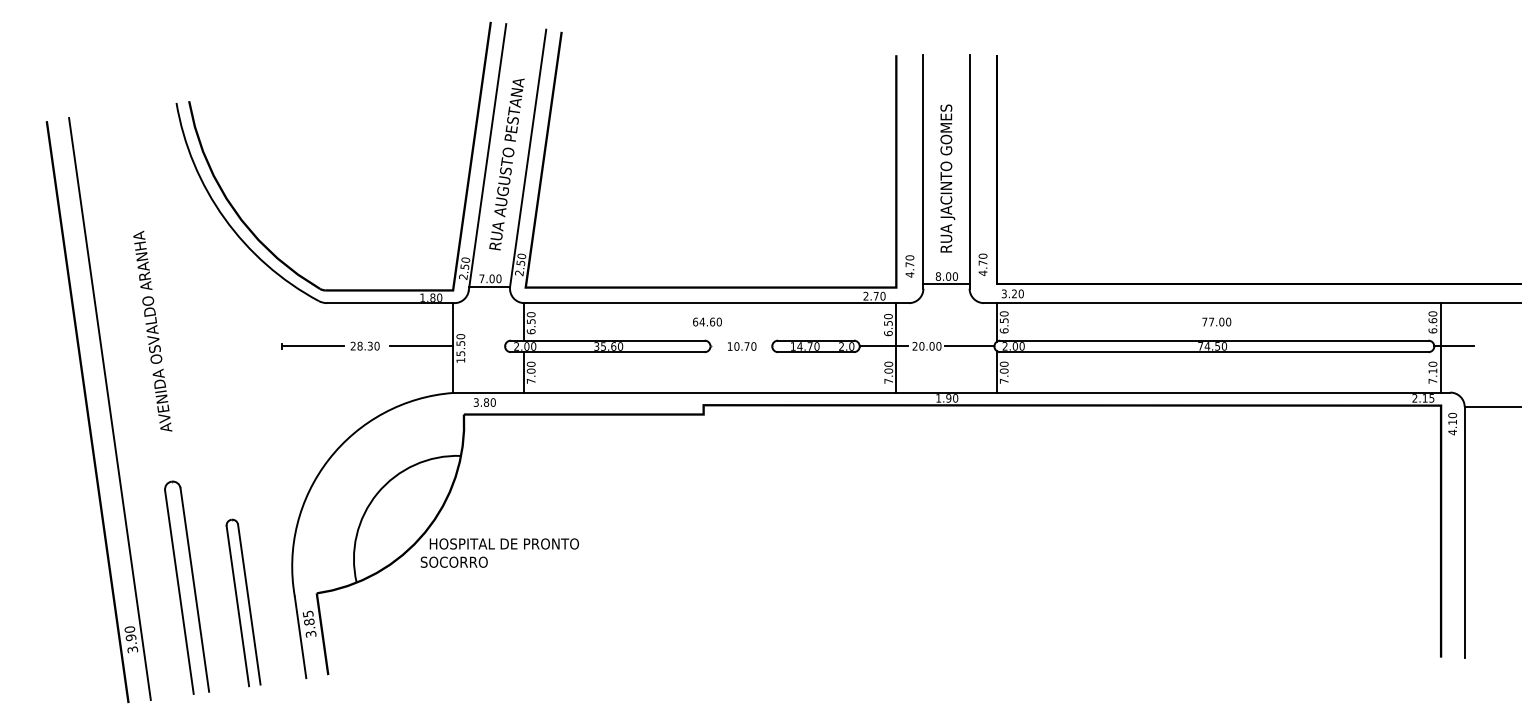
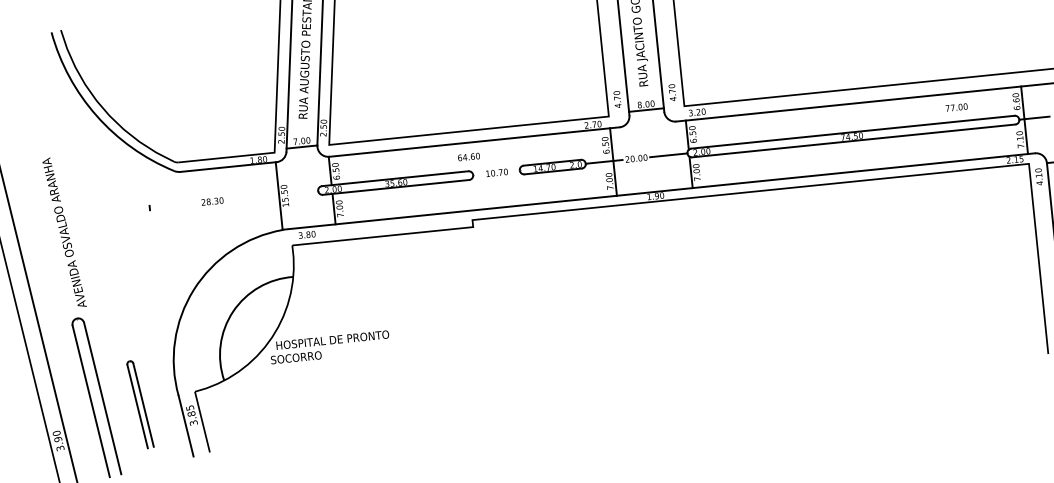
text: (1216, 321) -> (956, 107), moved
text: (152, 330) -> (64, 232), moved
line: (312, 346) -> (172, 205), removed
line: (421, 346) -> (255, 197), removed
part: (243, 602) -> (140, 404), size x0.7

